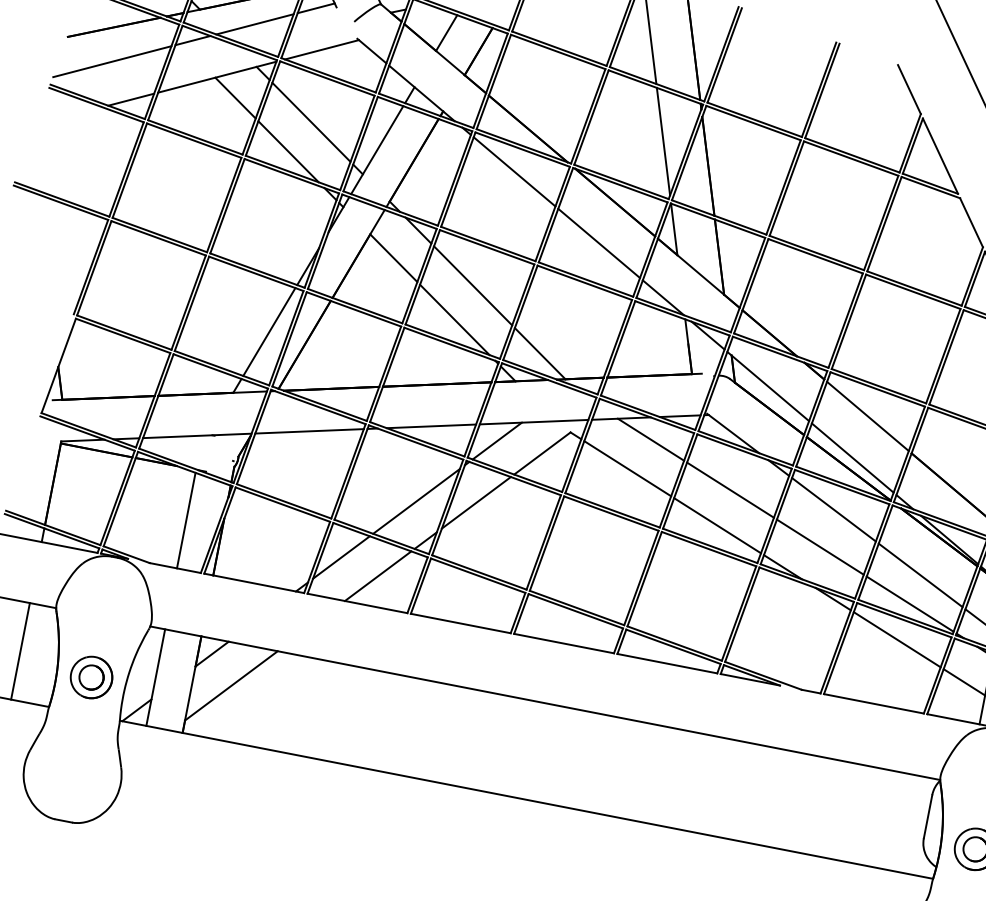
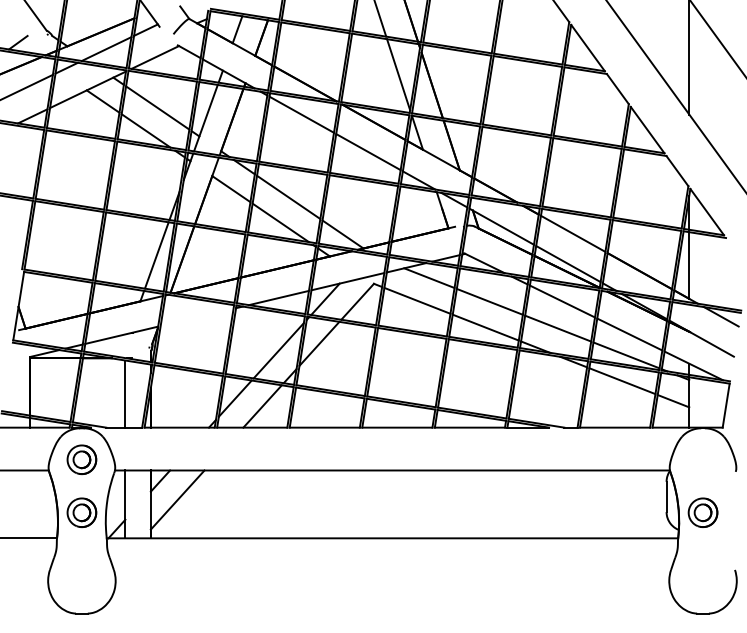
line: (308, 431) -> (196, 317), removed
part: (105, 601) -> (81, 459), added
line: (20, 651) -> (30, 504), removed

